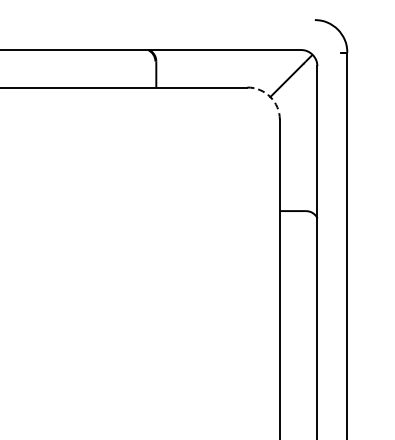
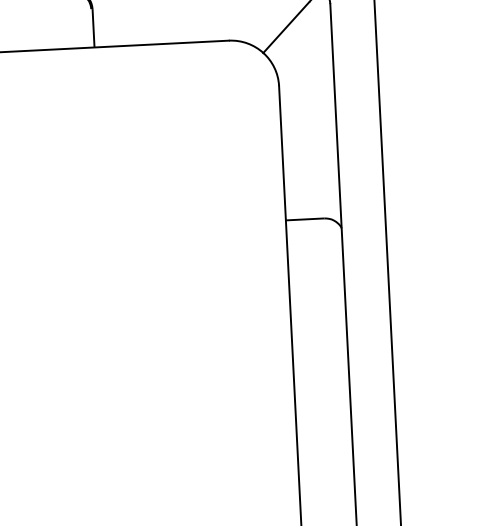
arc: (270, 97) -> (263, 53), dashed -> solid

